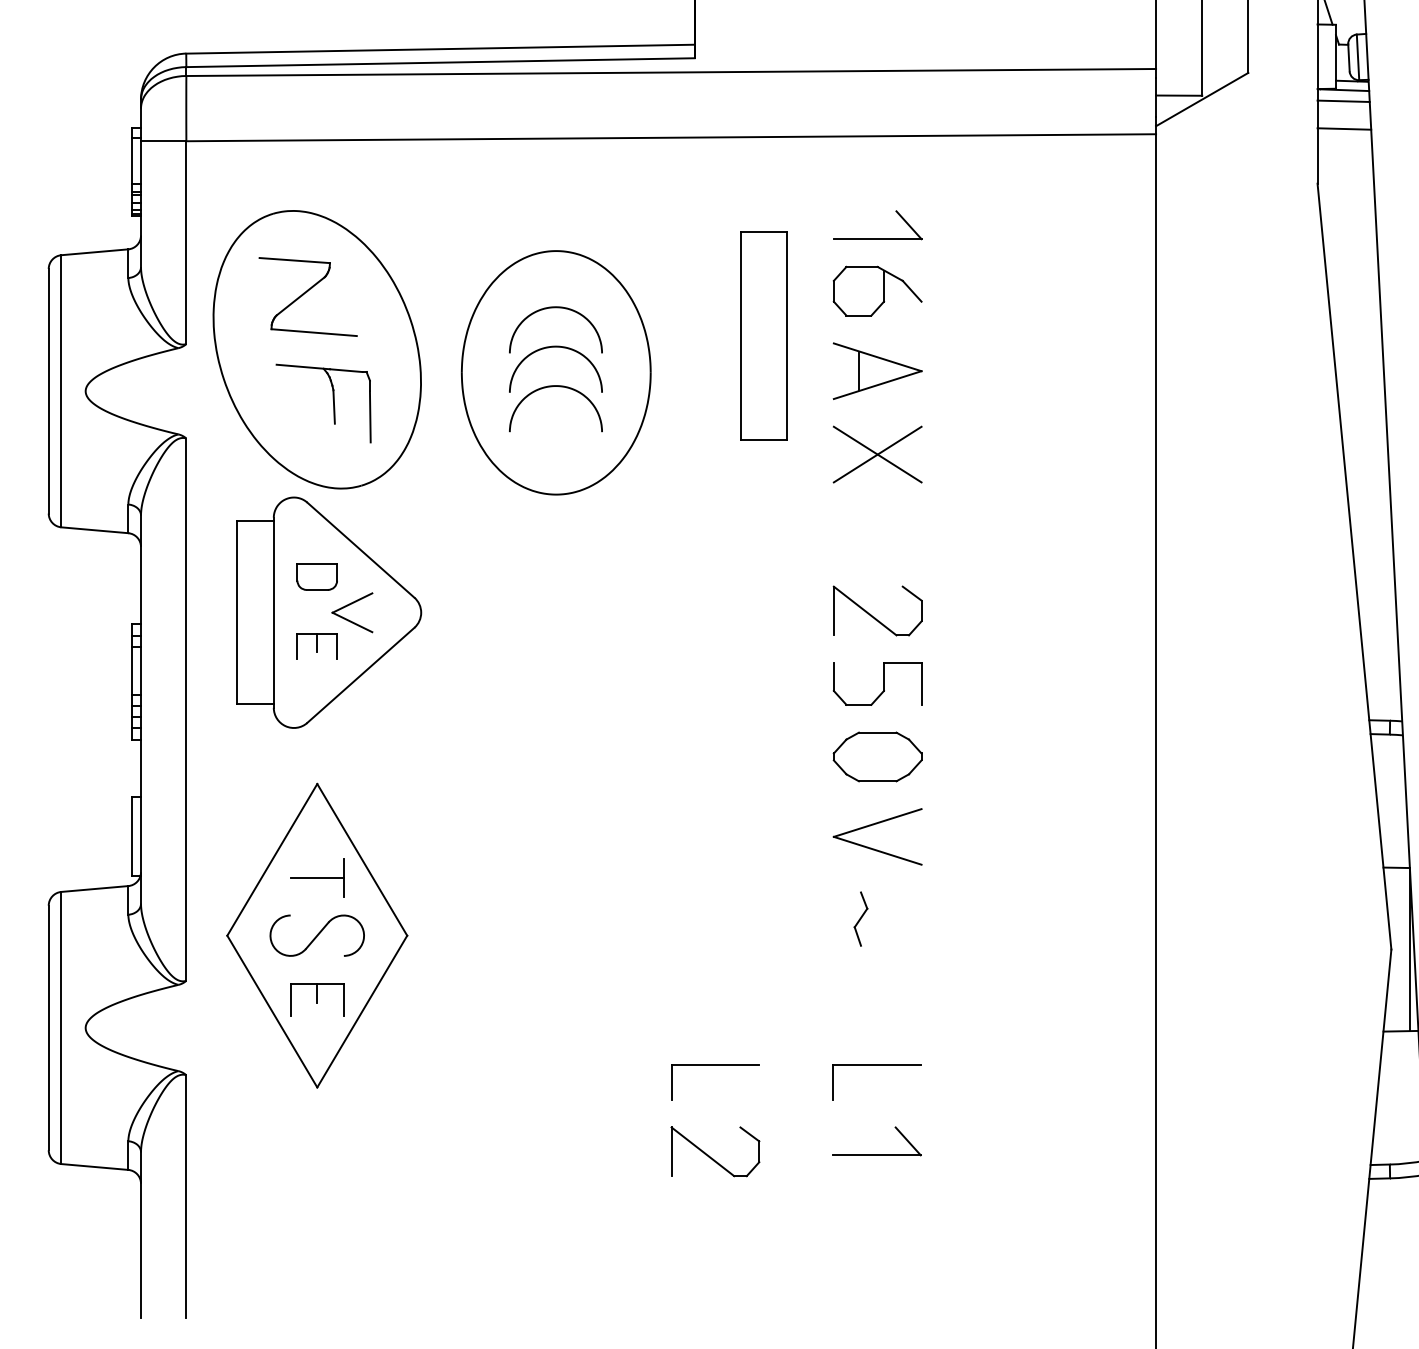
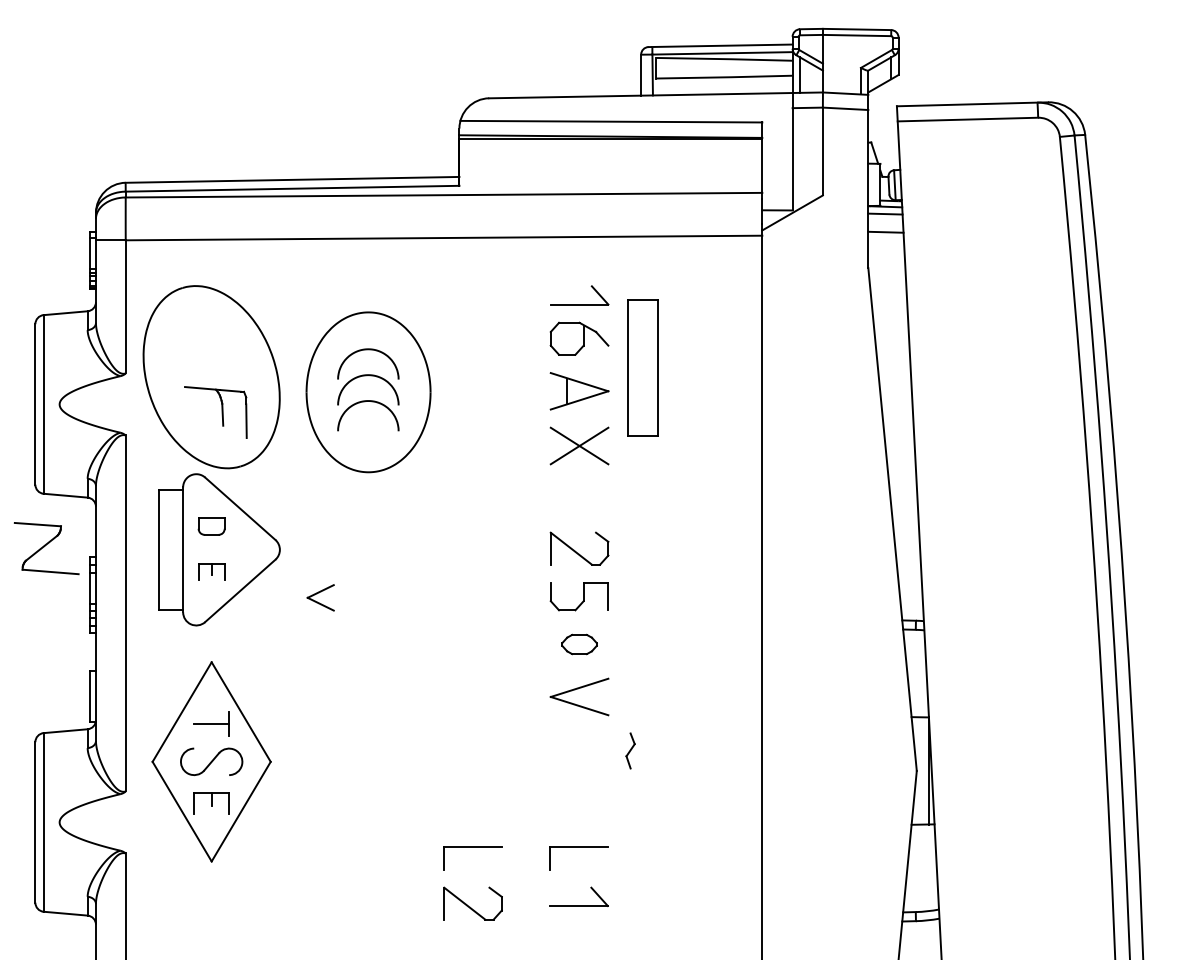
part: (307, 296) -> (46, 548), moved
part: (763, 334) -> (642, 367), moved
part: (352, 612) -> (320, 597), moved
part: (877, 756) -> (579, 644), size x0.6
part: (860, 918) -> (630, 750), moved

